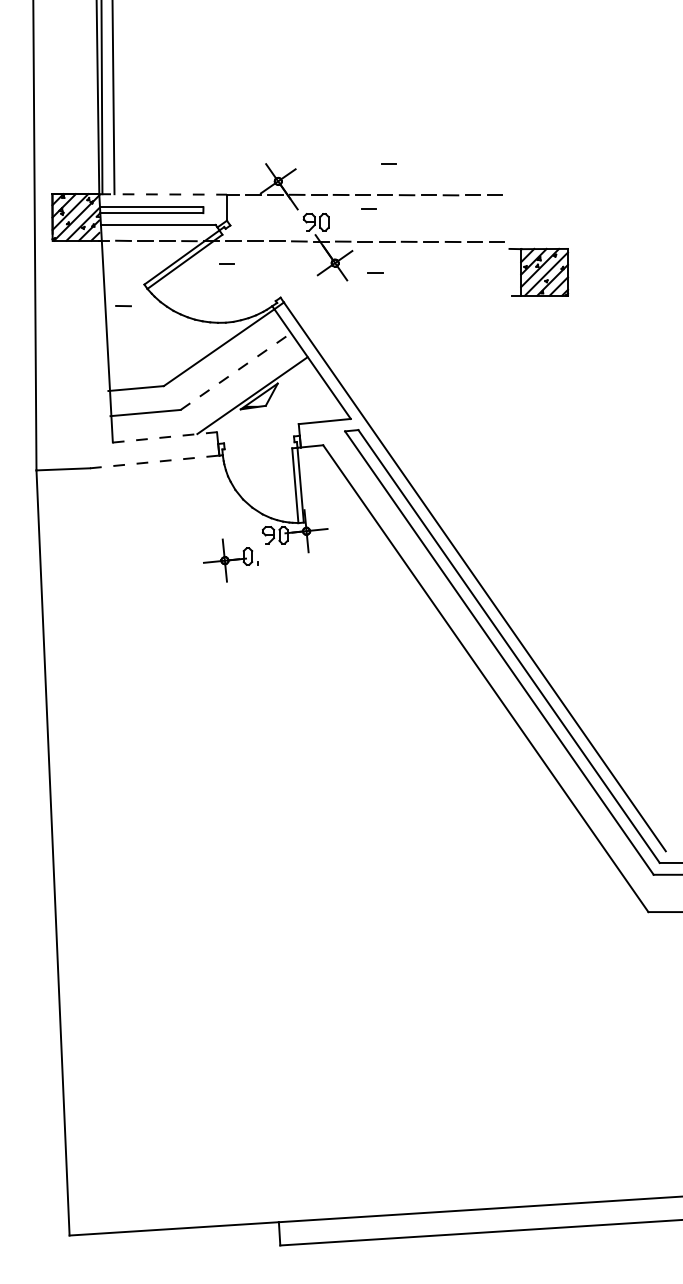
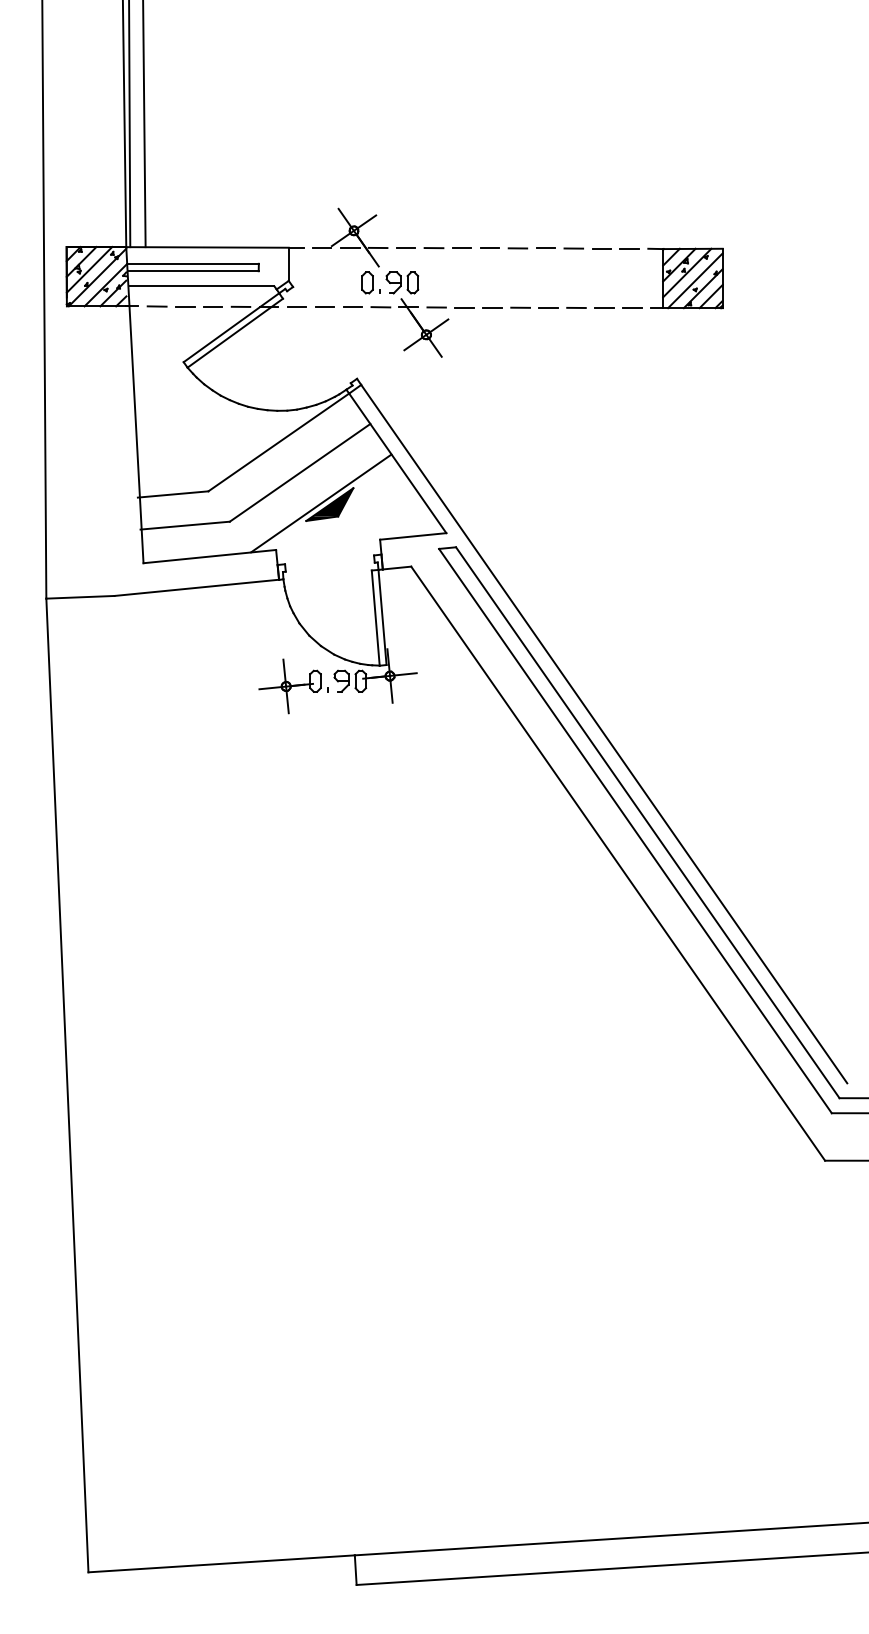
line: (388, 163) -> (494, 207), removed
line: (163, 194) -> (208, 247), dashed -> solid
line: (369, 208) -> (469, 265), removed
part: (291, 221) -> (370, 282), added
line: (226, 263) -> (288, 335), removed
line: (375, 272) -> (477, 346), removed
part: (538, 272) -> (685, 278), moved
line: (123, 306) -> (156, 389), removed
line: (236, 371) -> (300, 472), dashed -> solid
fill: (262, 394) -> (333, 502), added
line: (164, 437) -> (209, 556), dashed -> solid
line: (154, 461) -> (196, 587), dashed -> solid
part: (230, 560) -> (293, 686), moved

